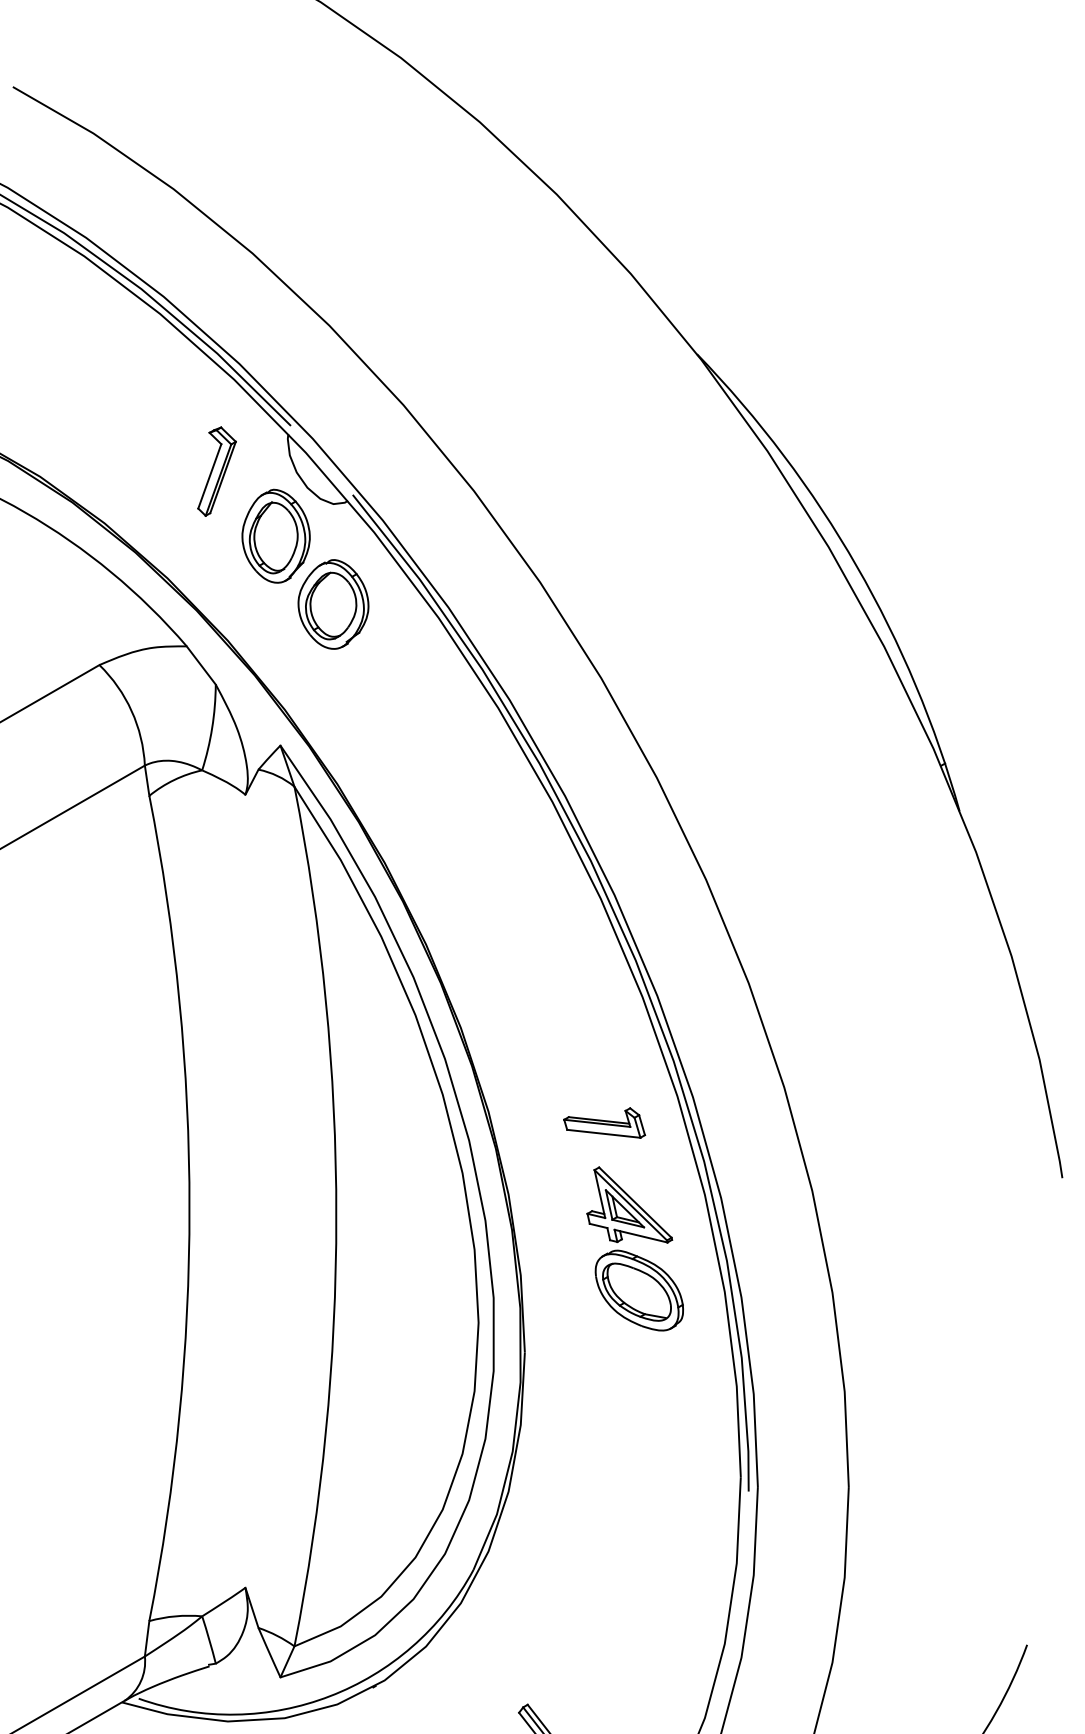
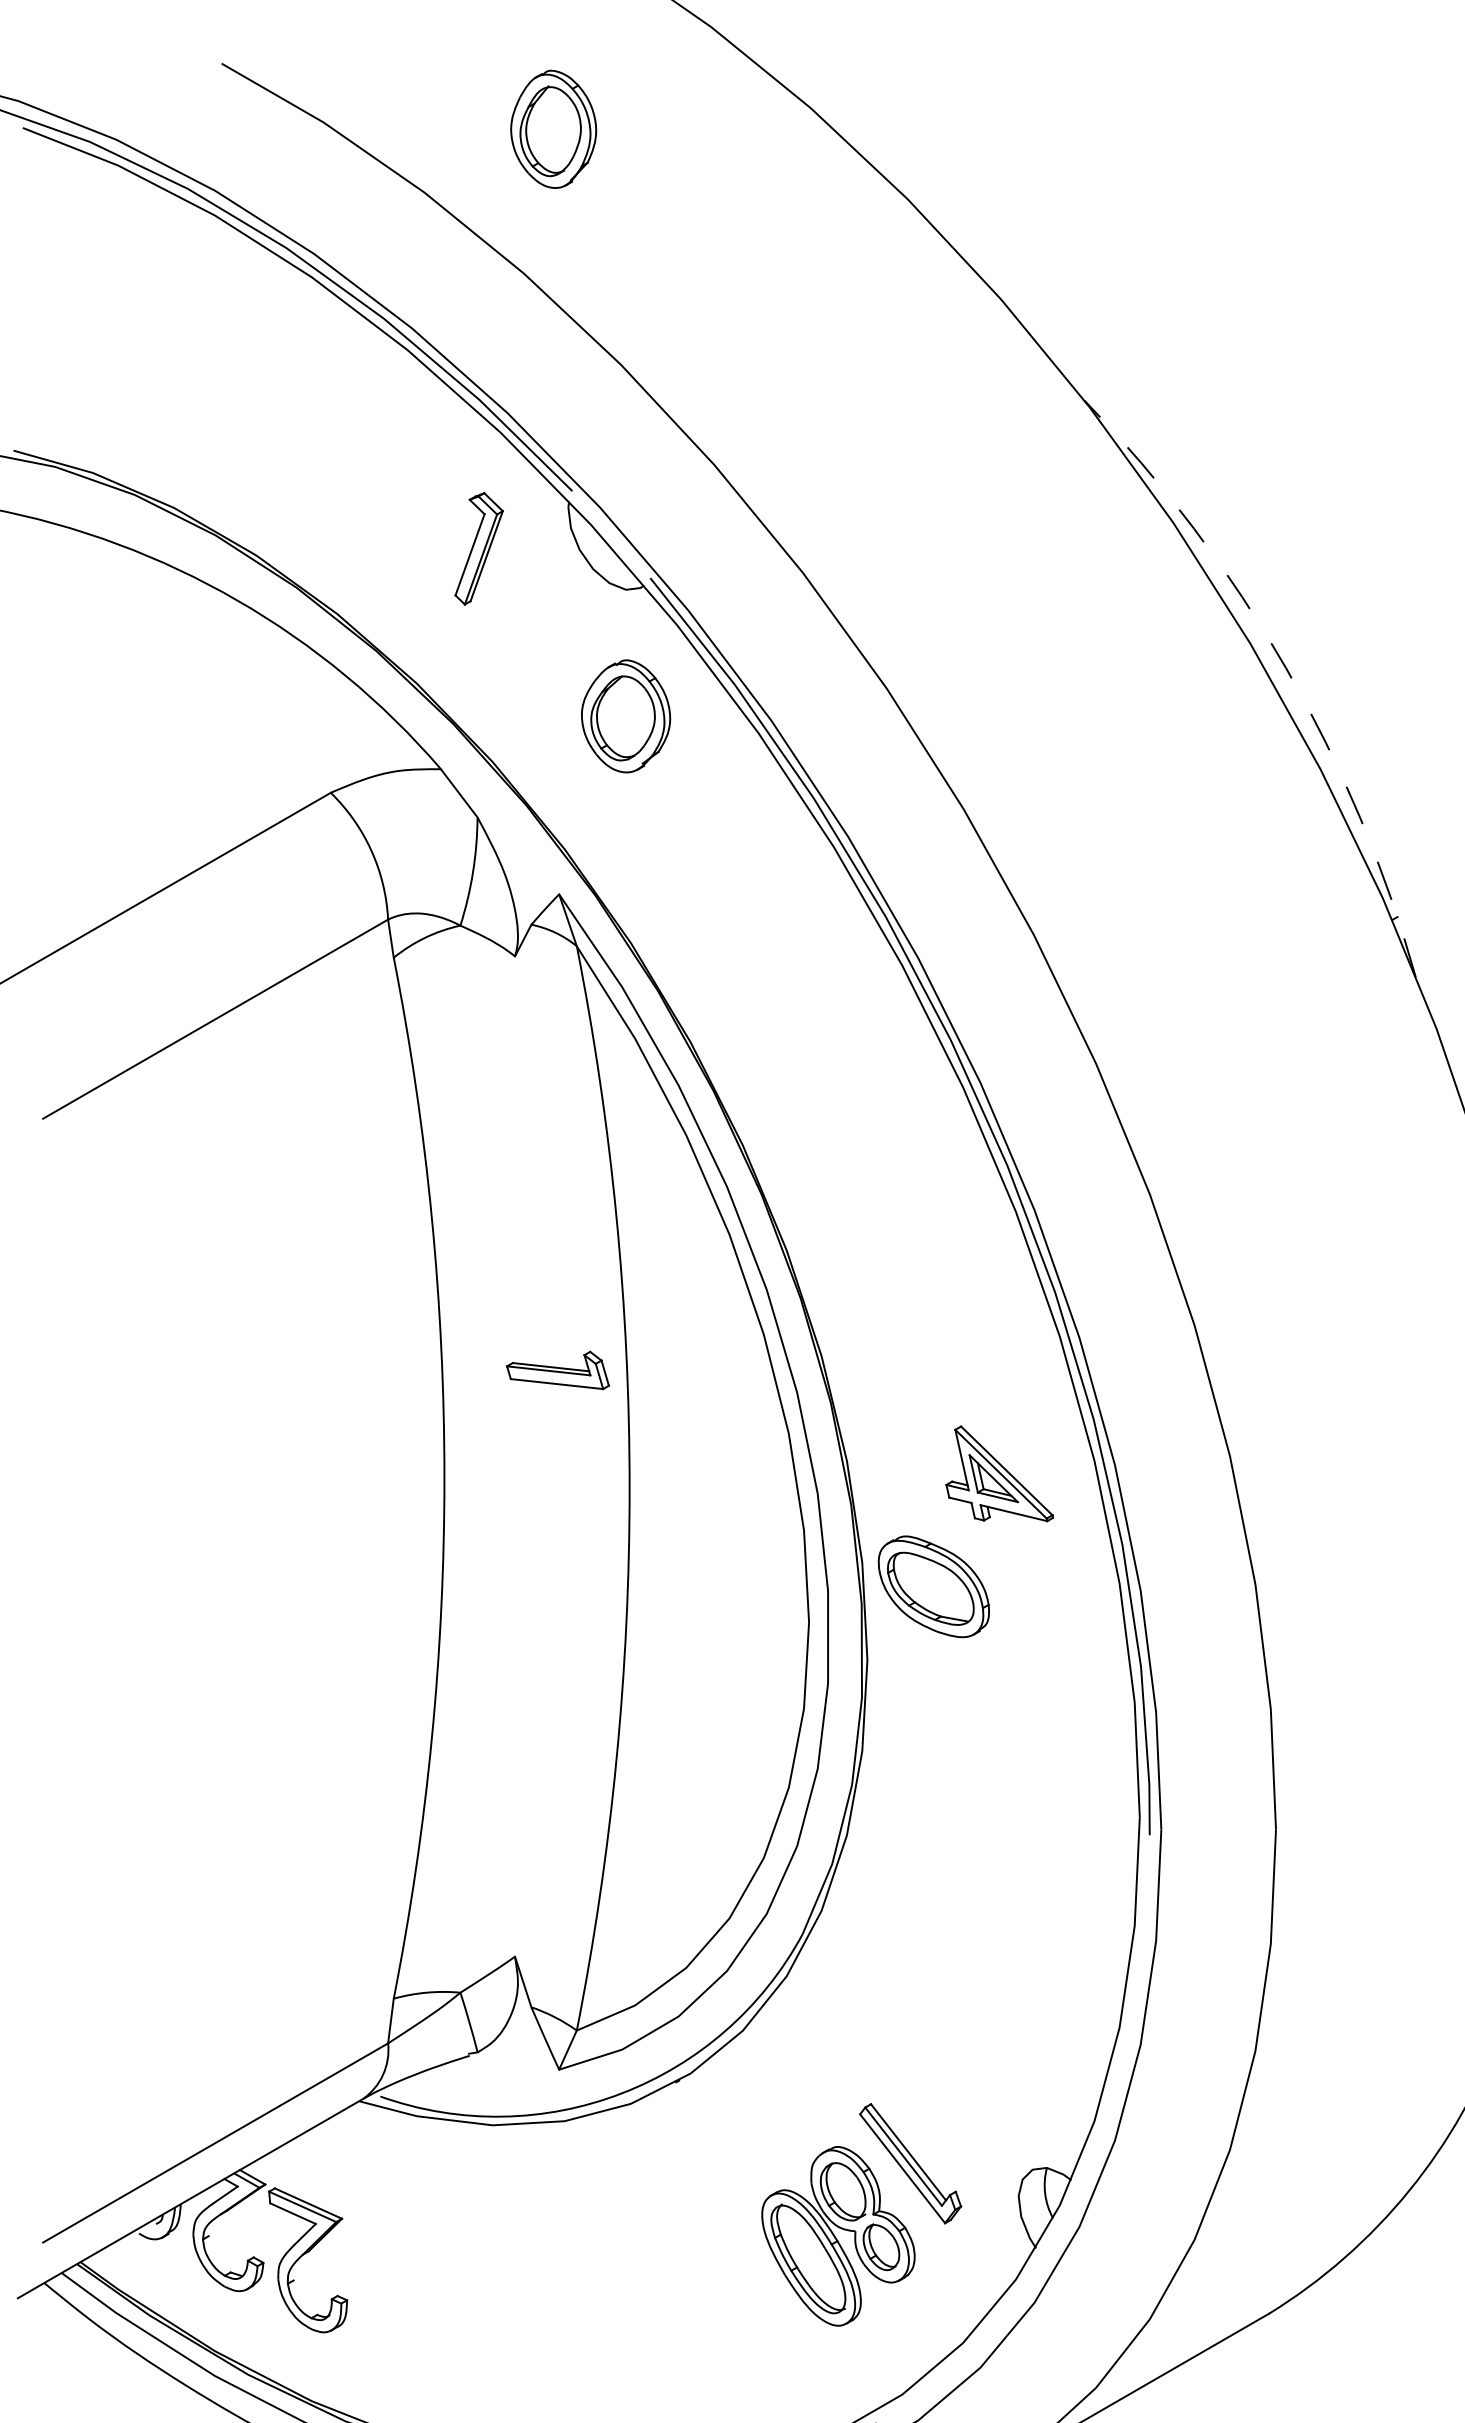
part: (275, 535) -> (553, 128), moved
arc: (857, 566) -> (1286, 668), solid -> dashed
part: (604, 1123) -> (557, 1370), moved
part: (639, 1290) -> (933, 1586), moved

